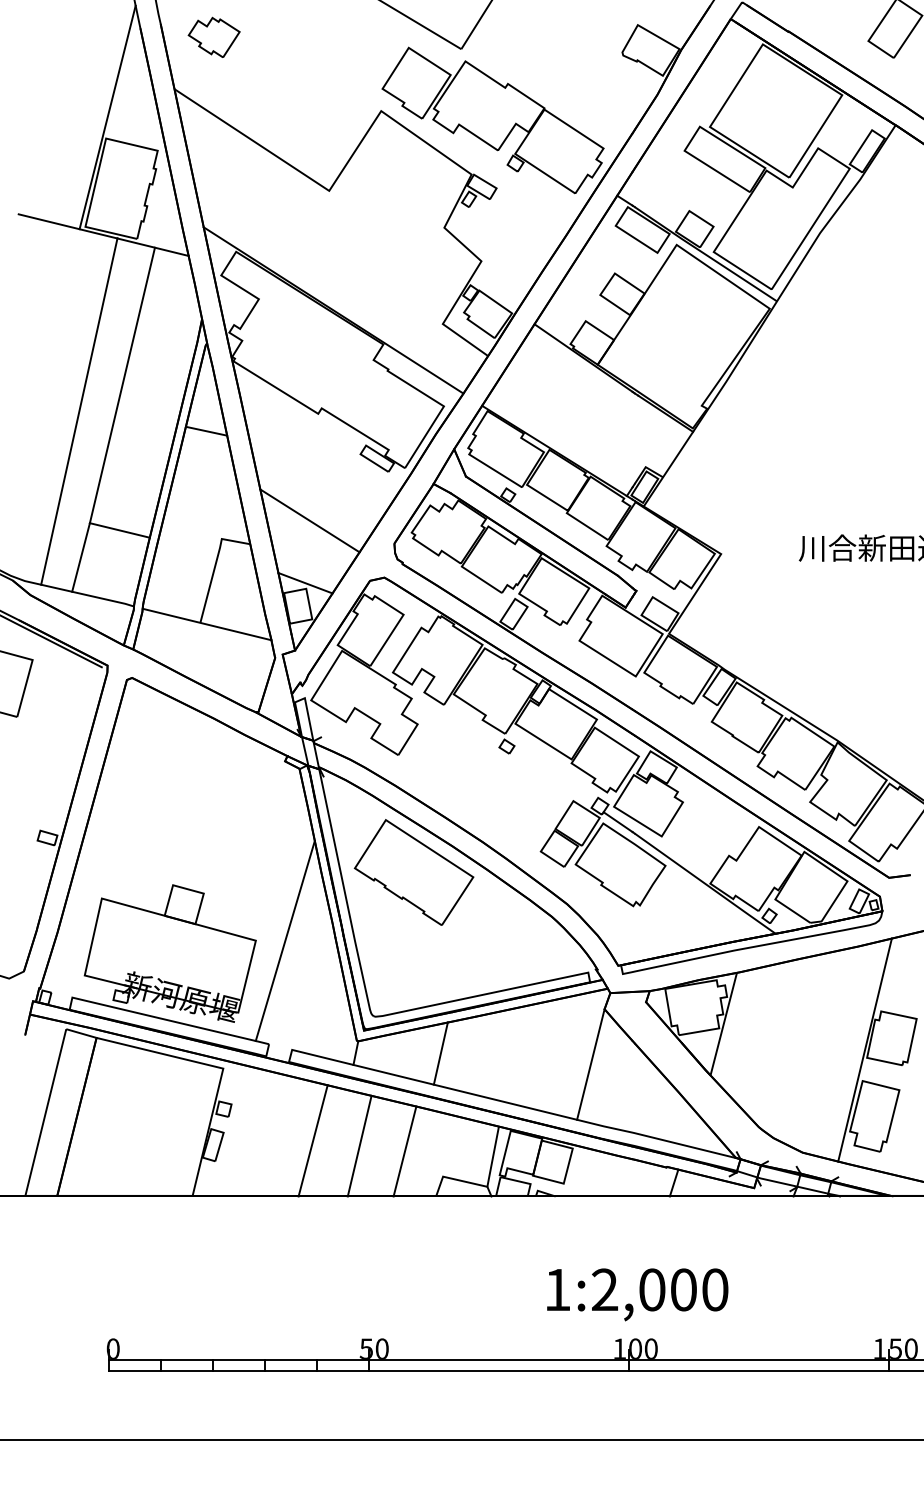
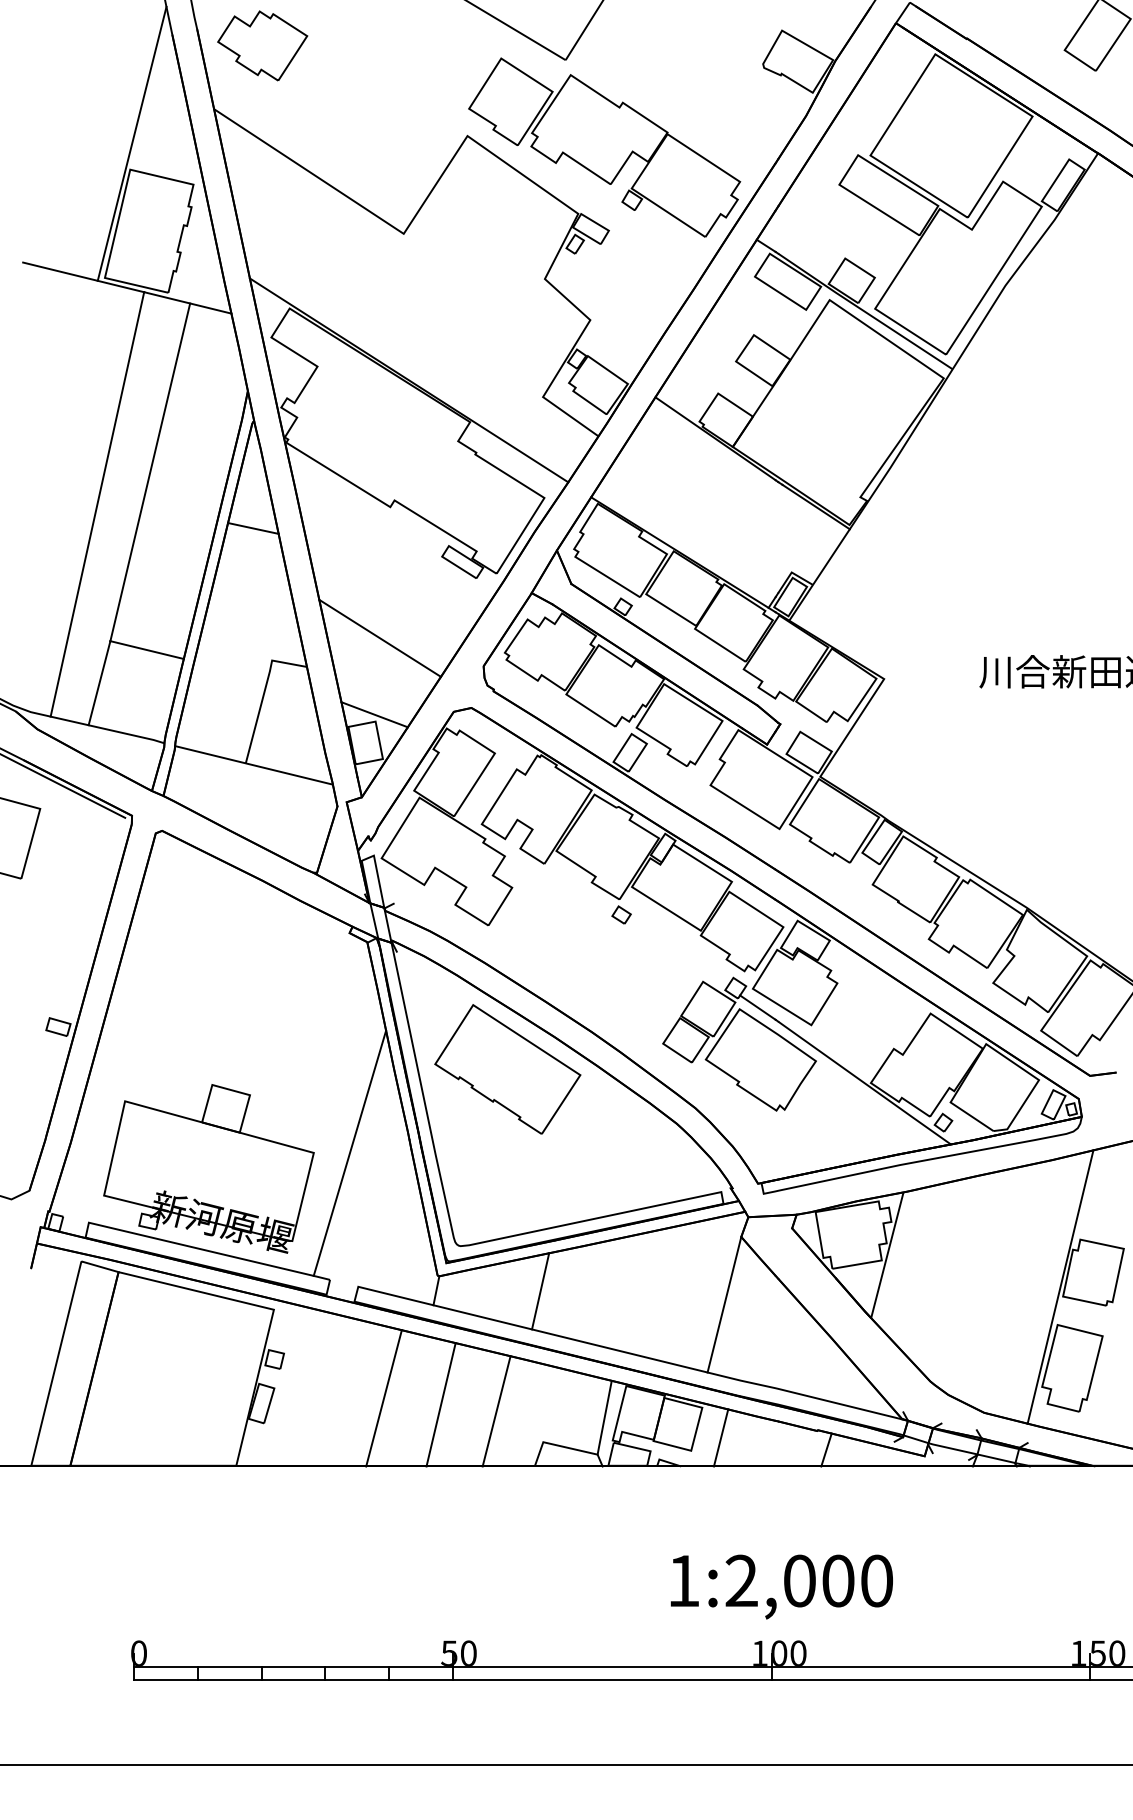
part: (213, 37) -> (262, 45), size x1.43
line: (587, 1172) -> (720, 1437), added

